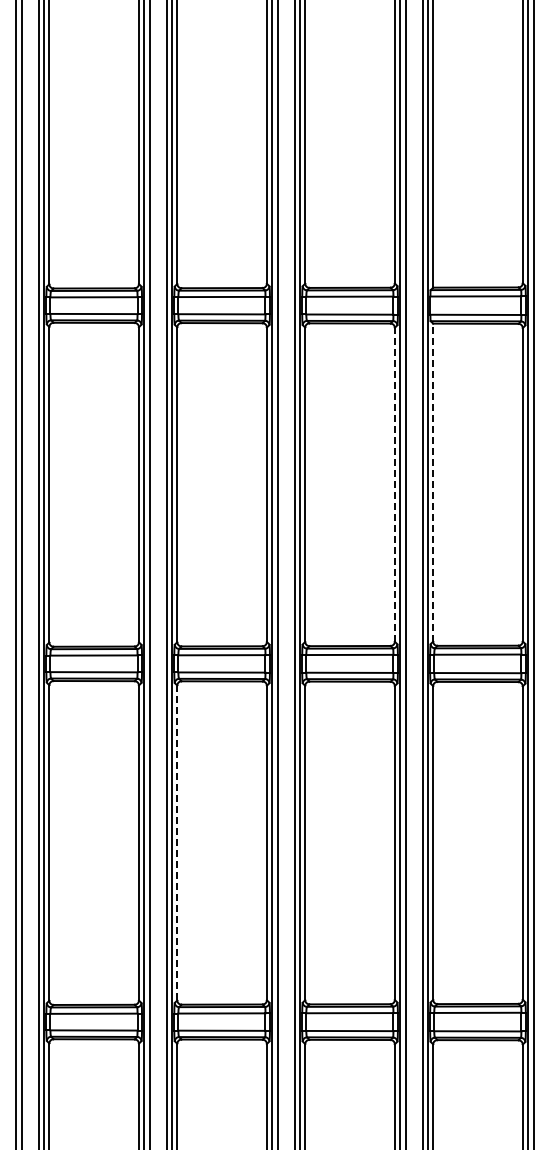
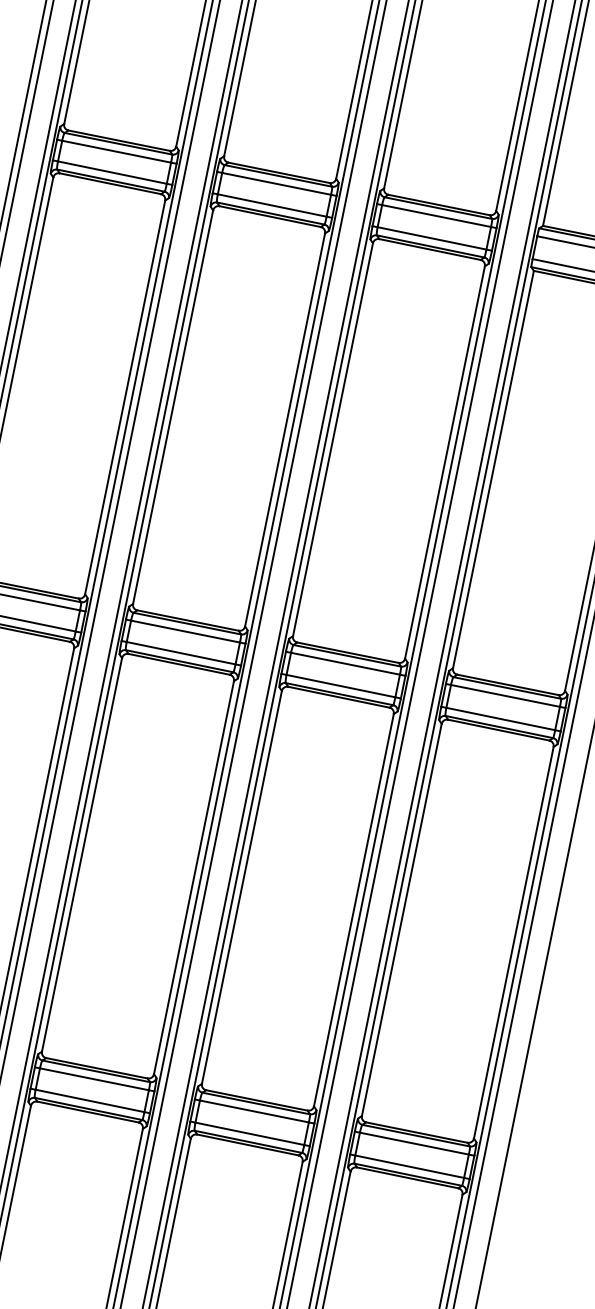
line: (433, 482) -> (493, 469), dashed -> solid
line: (394, 484) -> (444, 462), dashed -> solid
line: (177, 842) -> (82, 854), dashed -> solid

